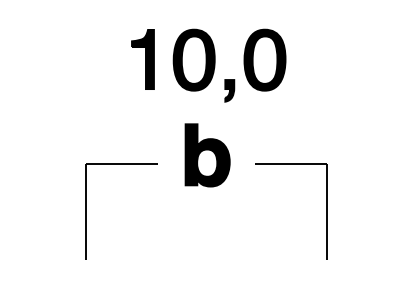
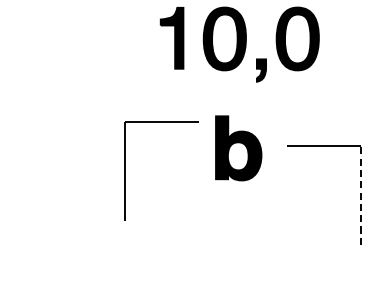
part: (207, 155) -> (238, 148), moved
part: (86, 211) -> (125, 171), moved
line: (326, 211) -> (361, 194), solid -> dashed

